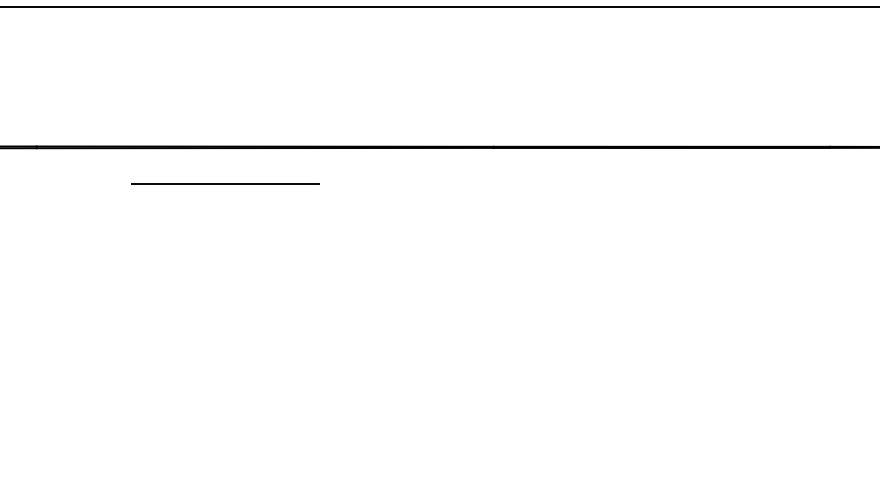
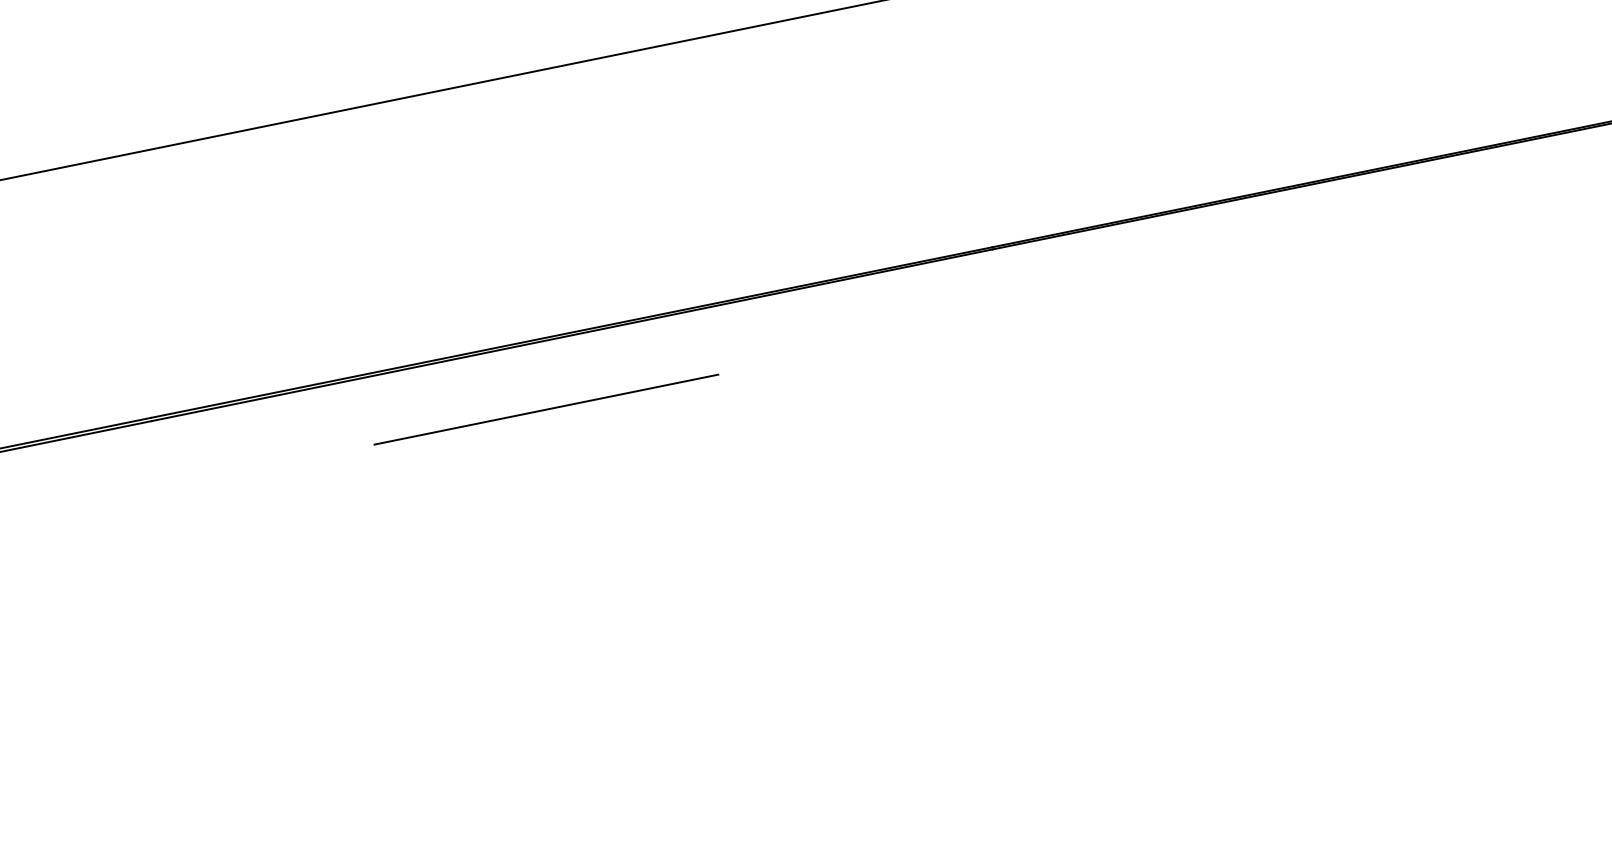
line: (225, 183) -> (545, 408), moved

